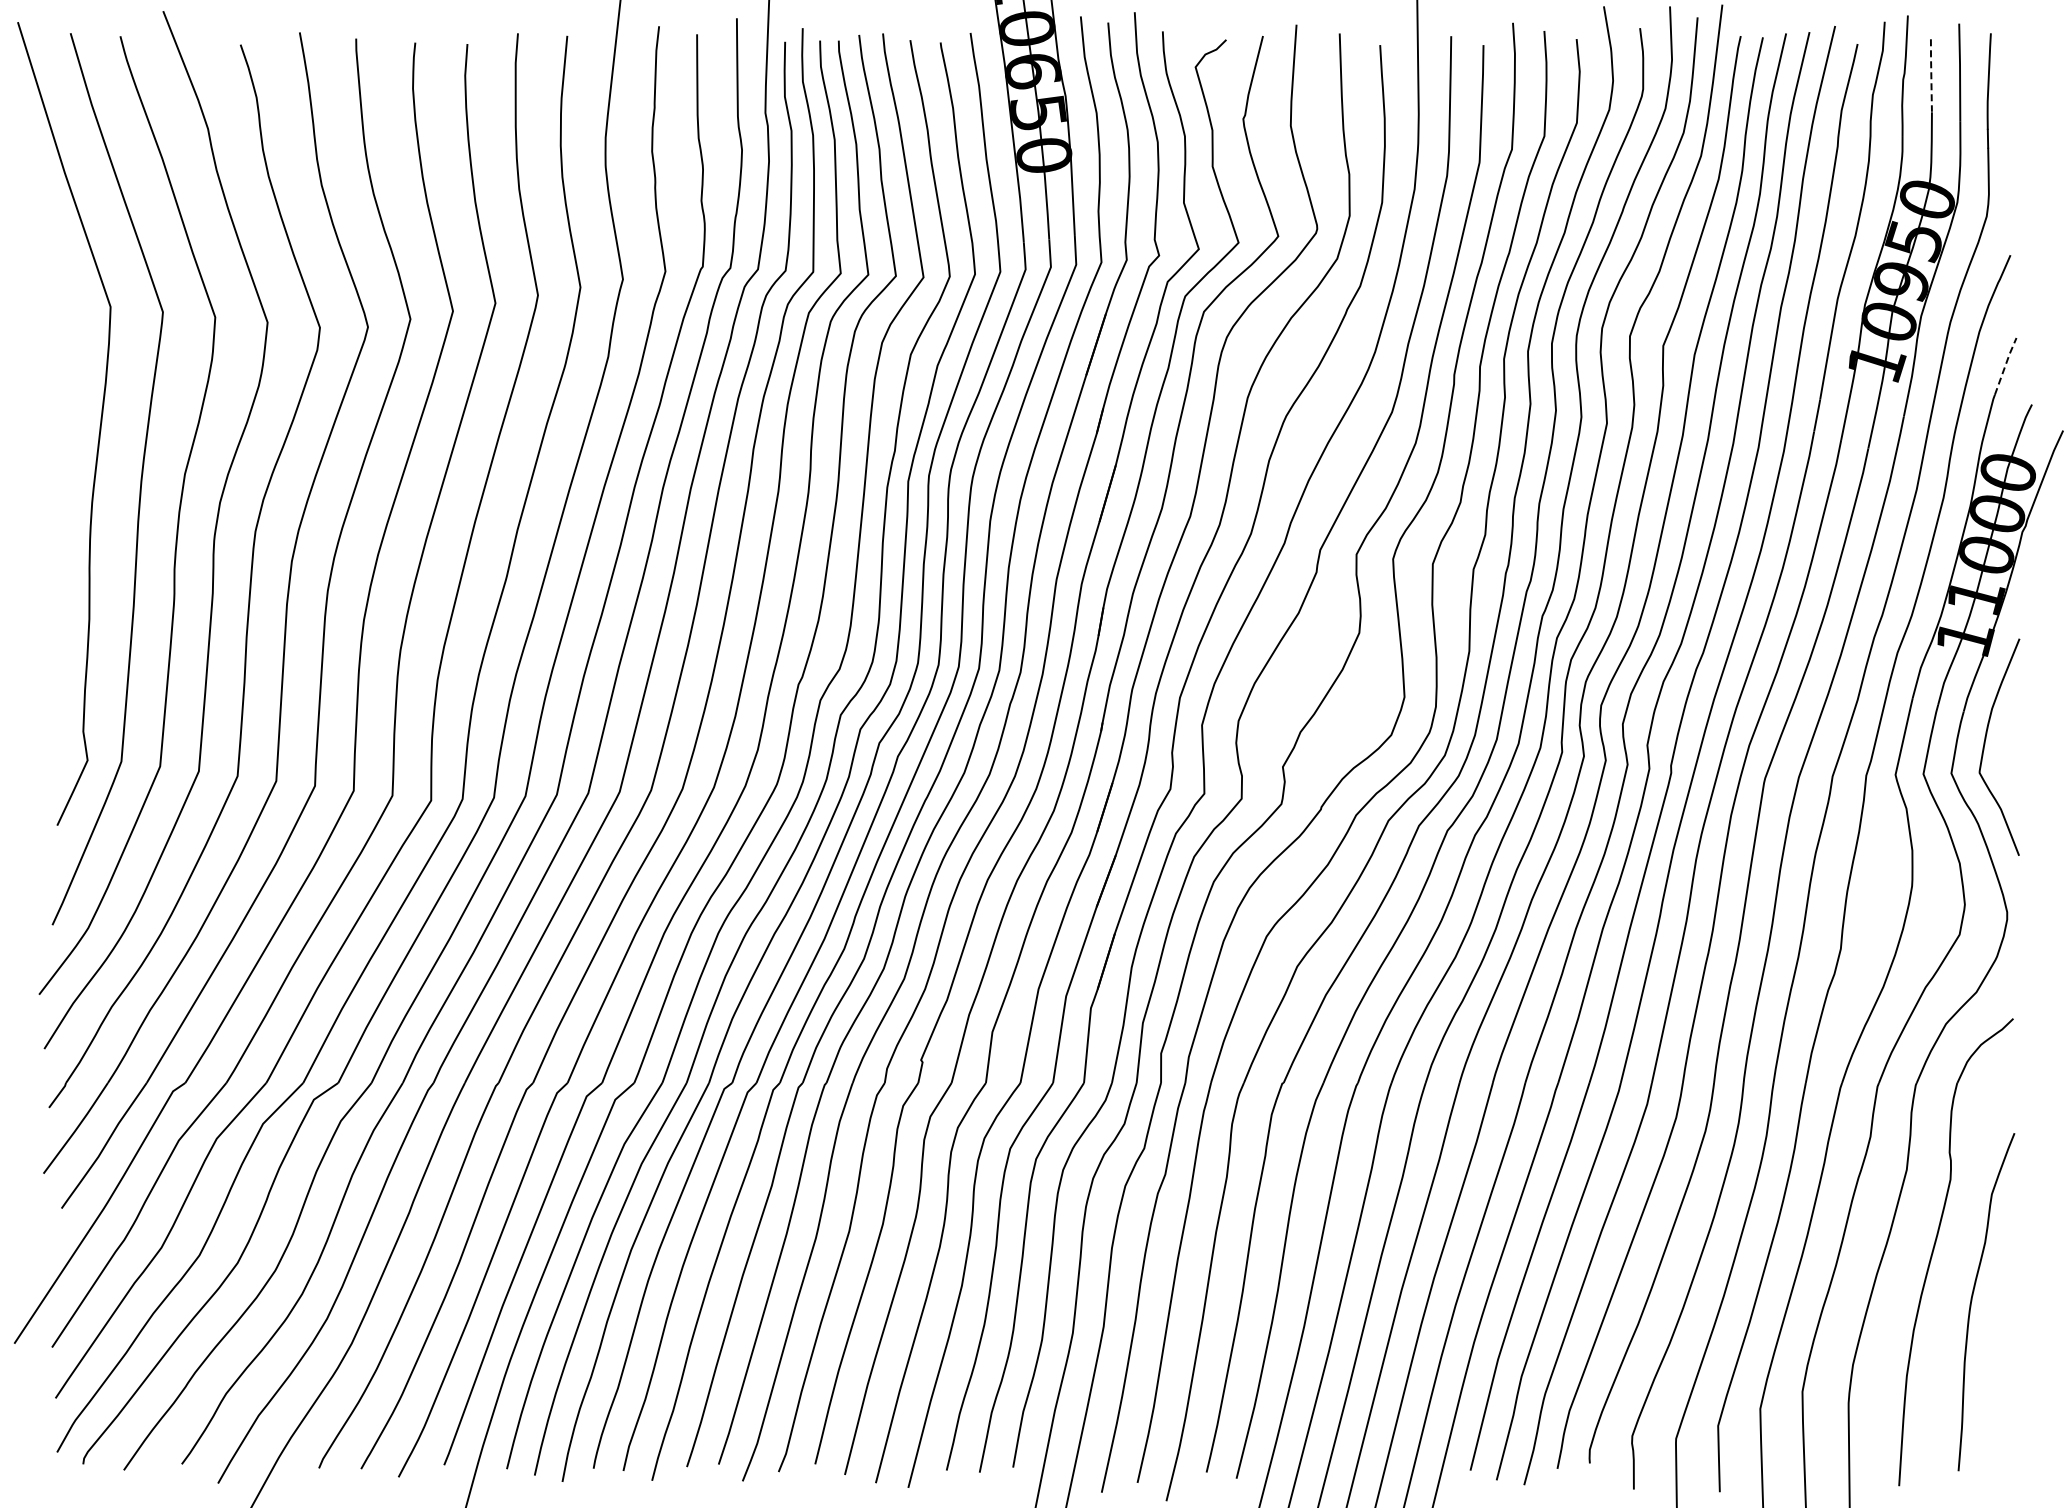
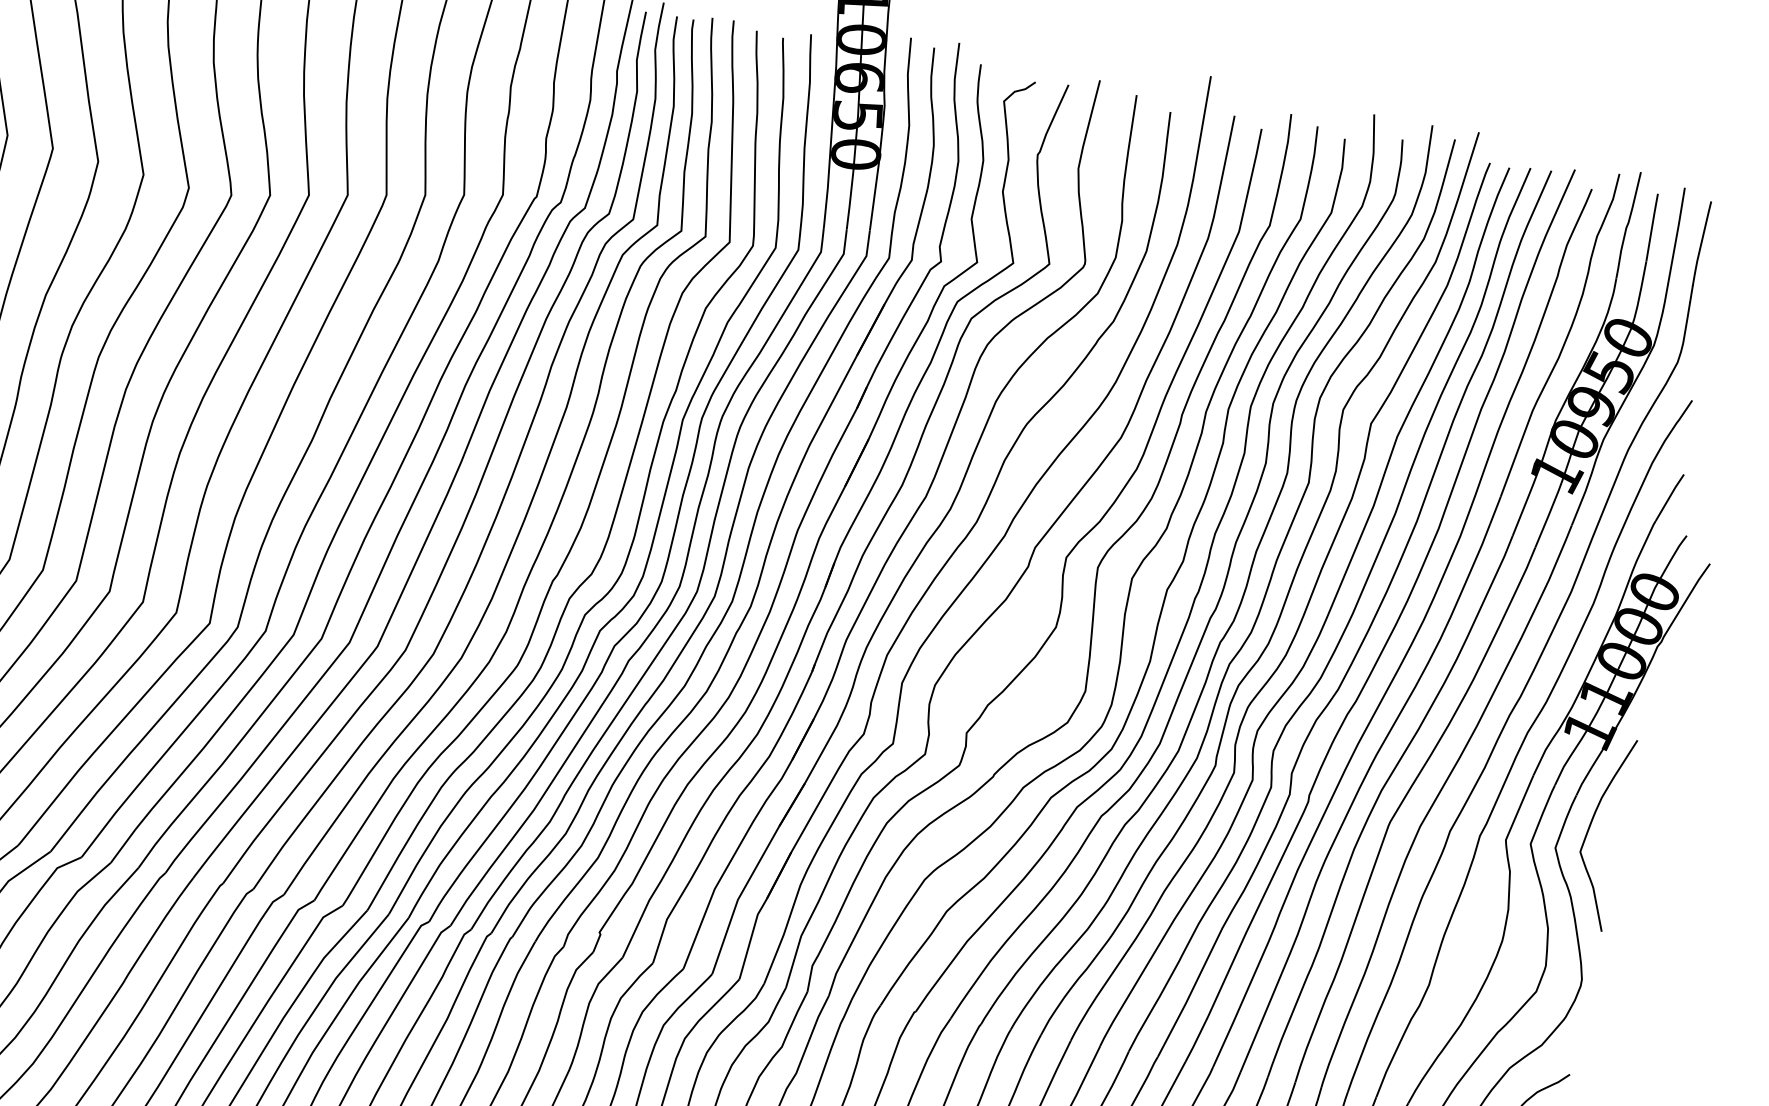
line: (1931, 73) -> (1652, 227), dashed -> solid
line: (2005, 365) -> (1669, 496), dashed -> solid

